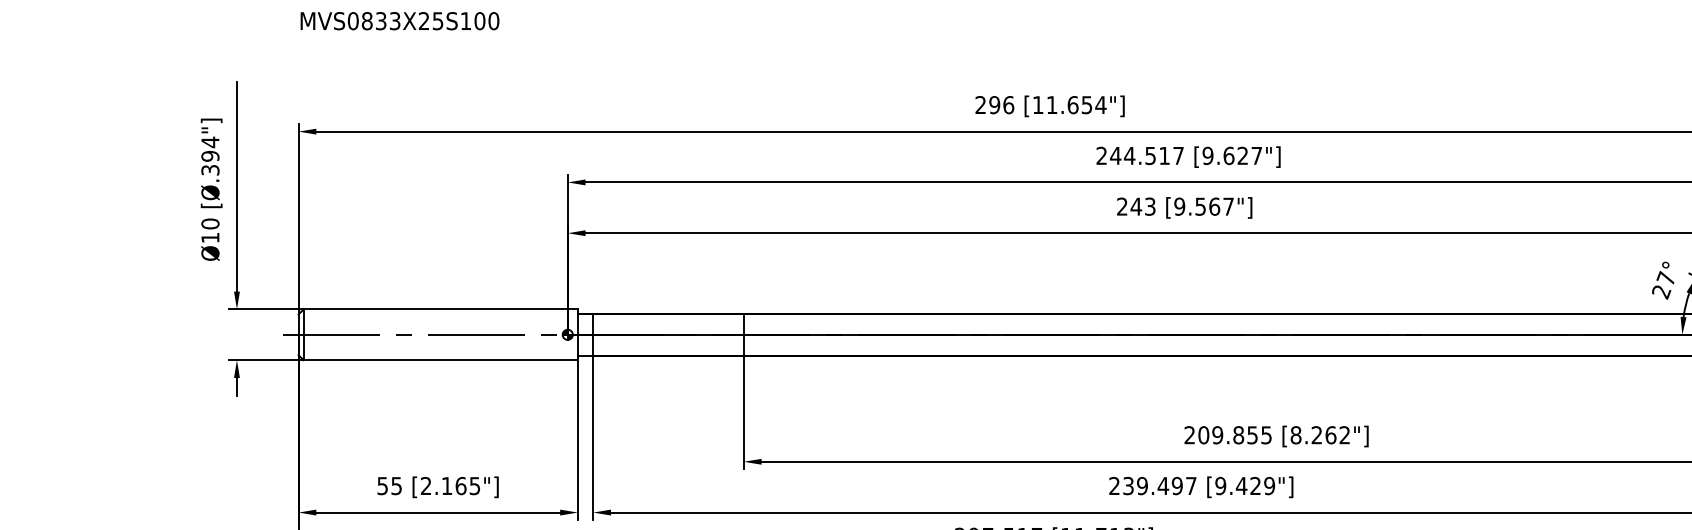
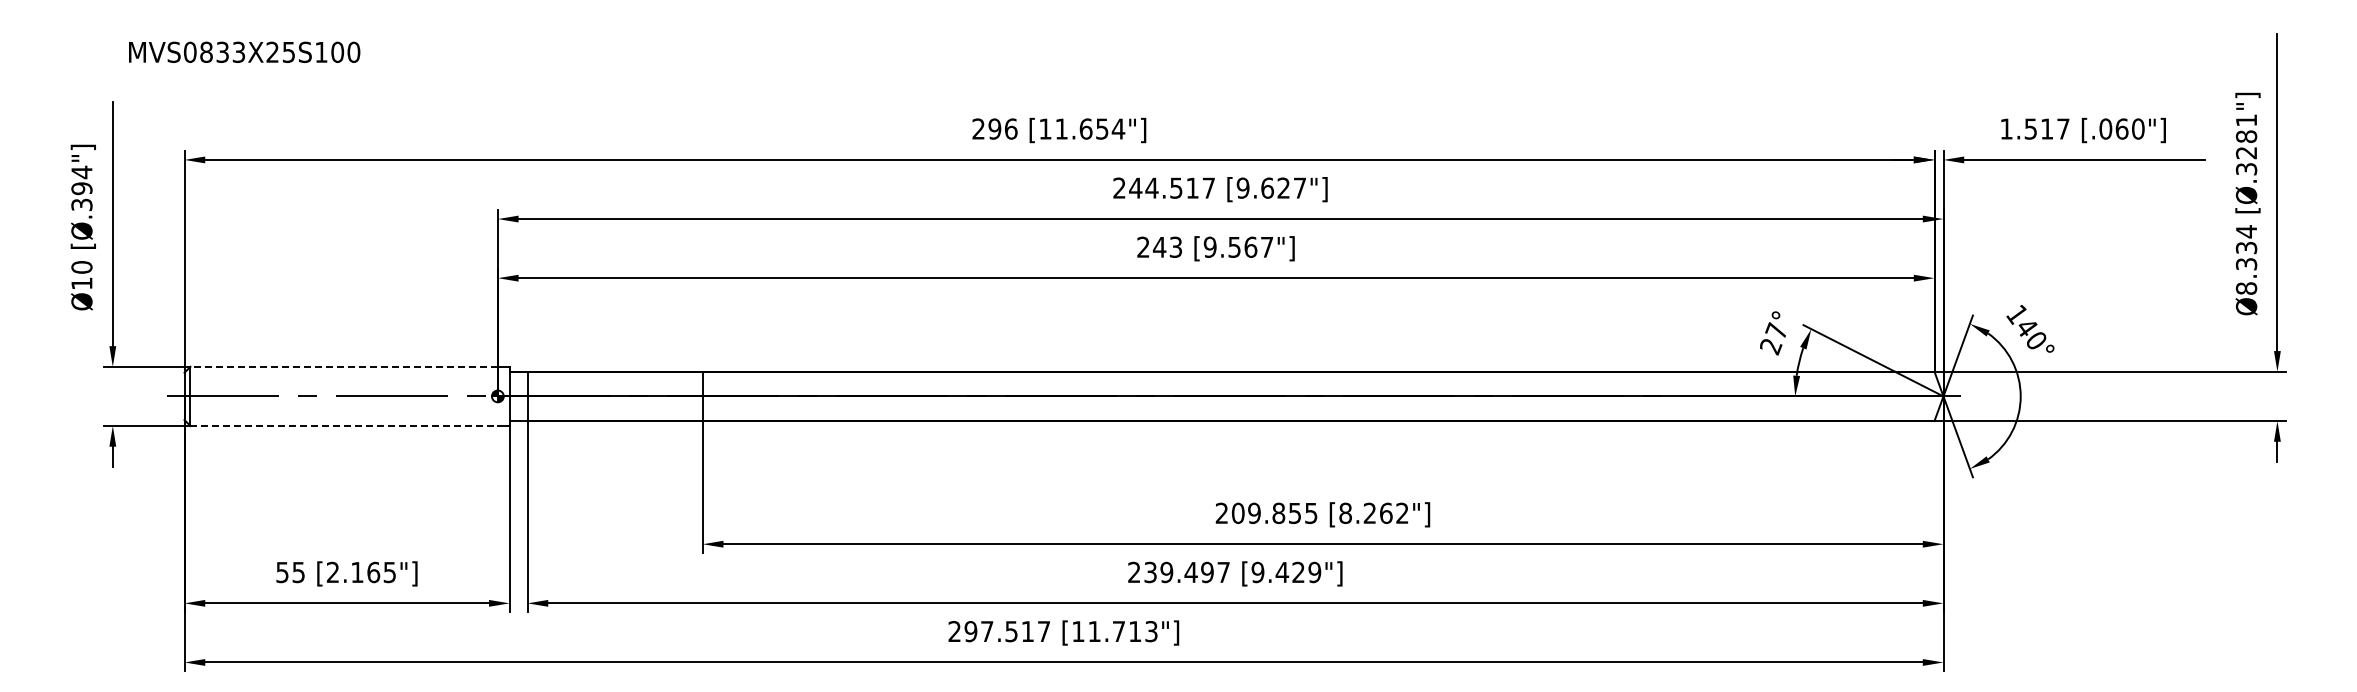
text: (399, 20) -> (244, 51), moved
line: (435, 309) -> (344, 366), solid -> dashed
line: (435, 359) -> (344, 425), solid -> dashed

